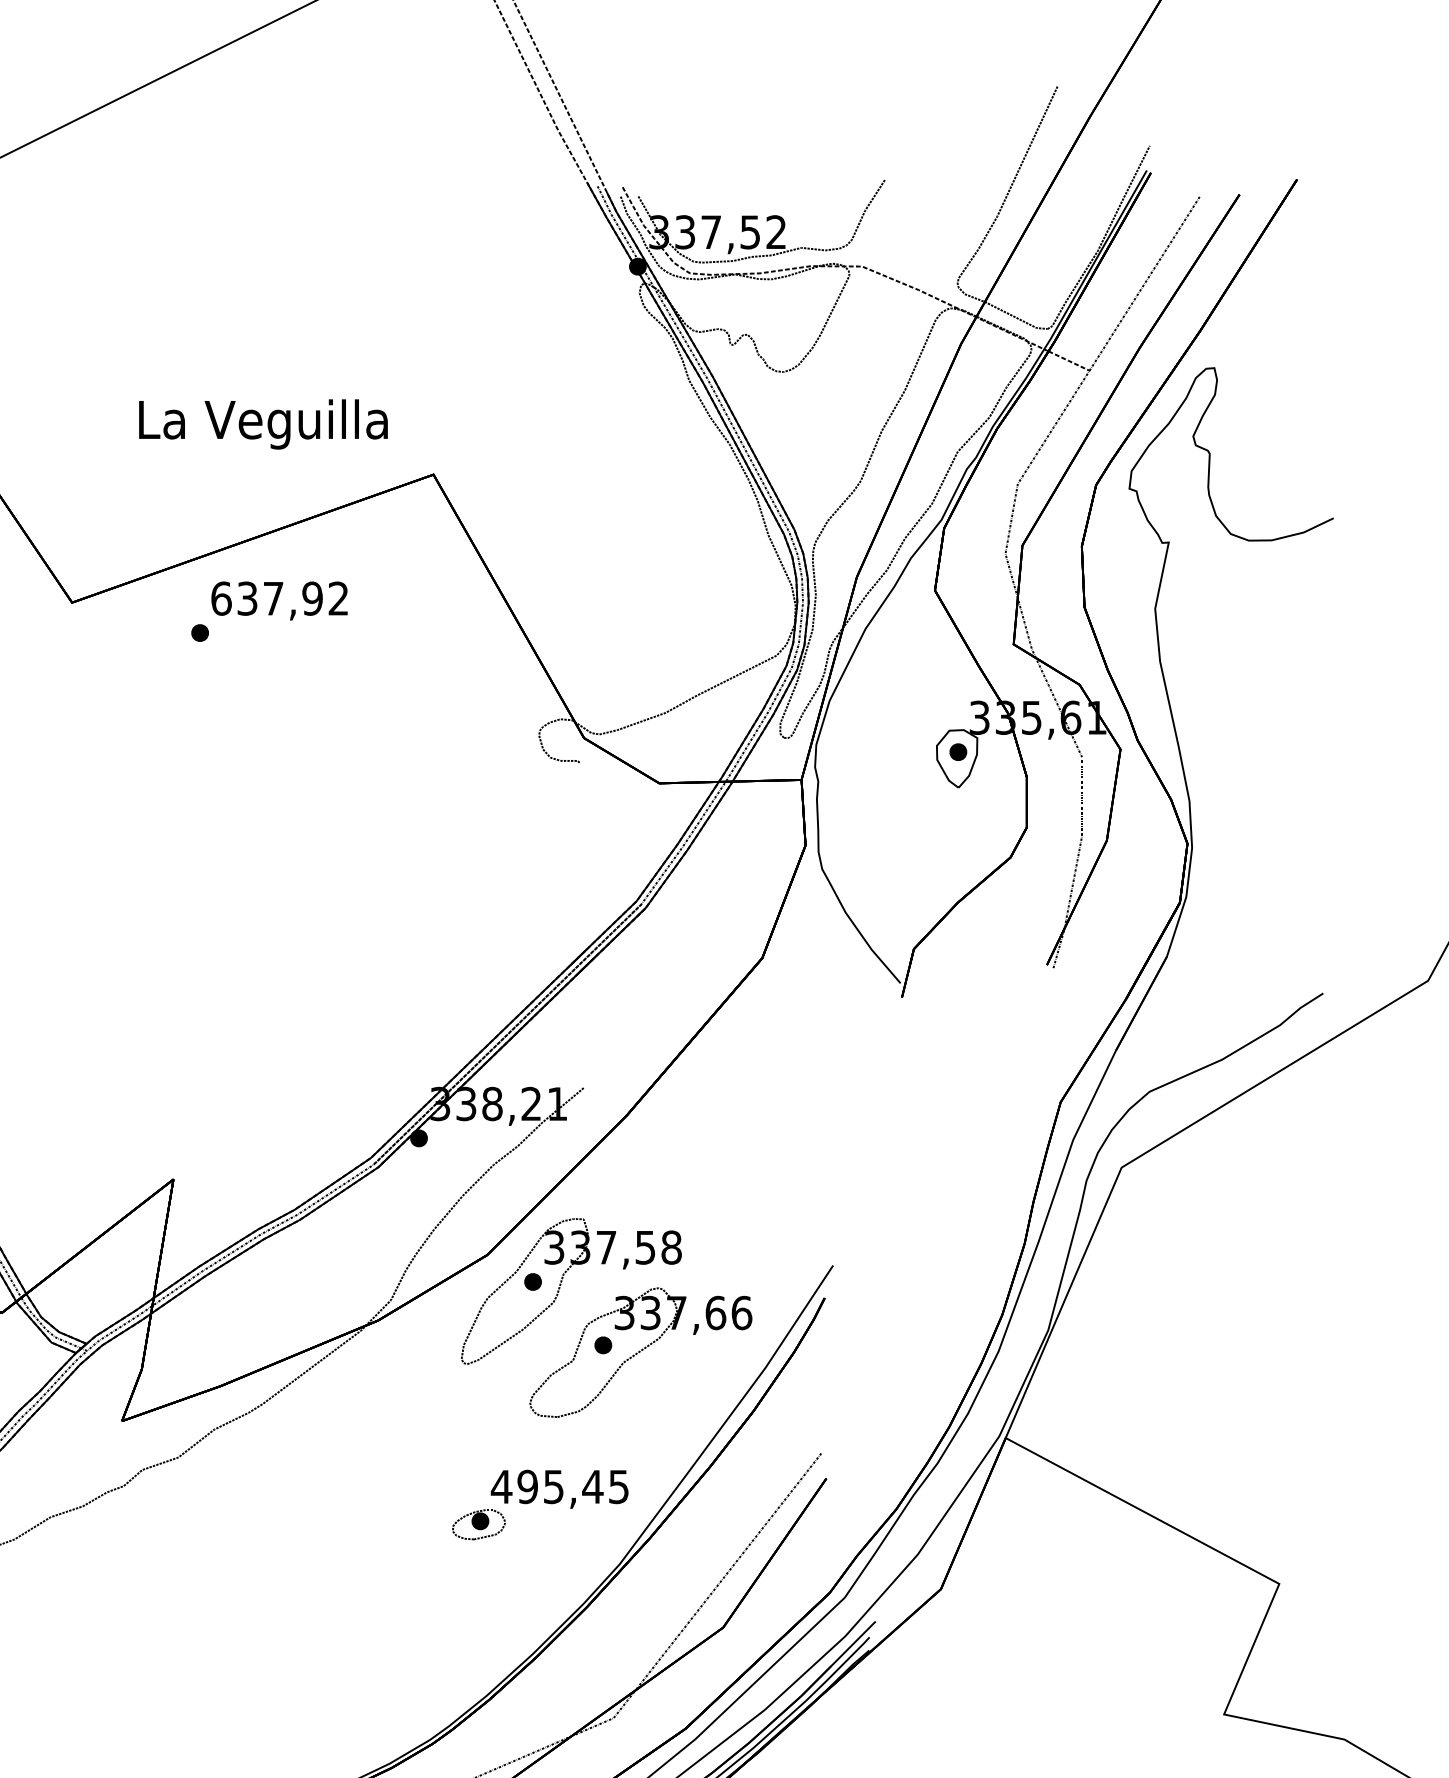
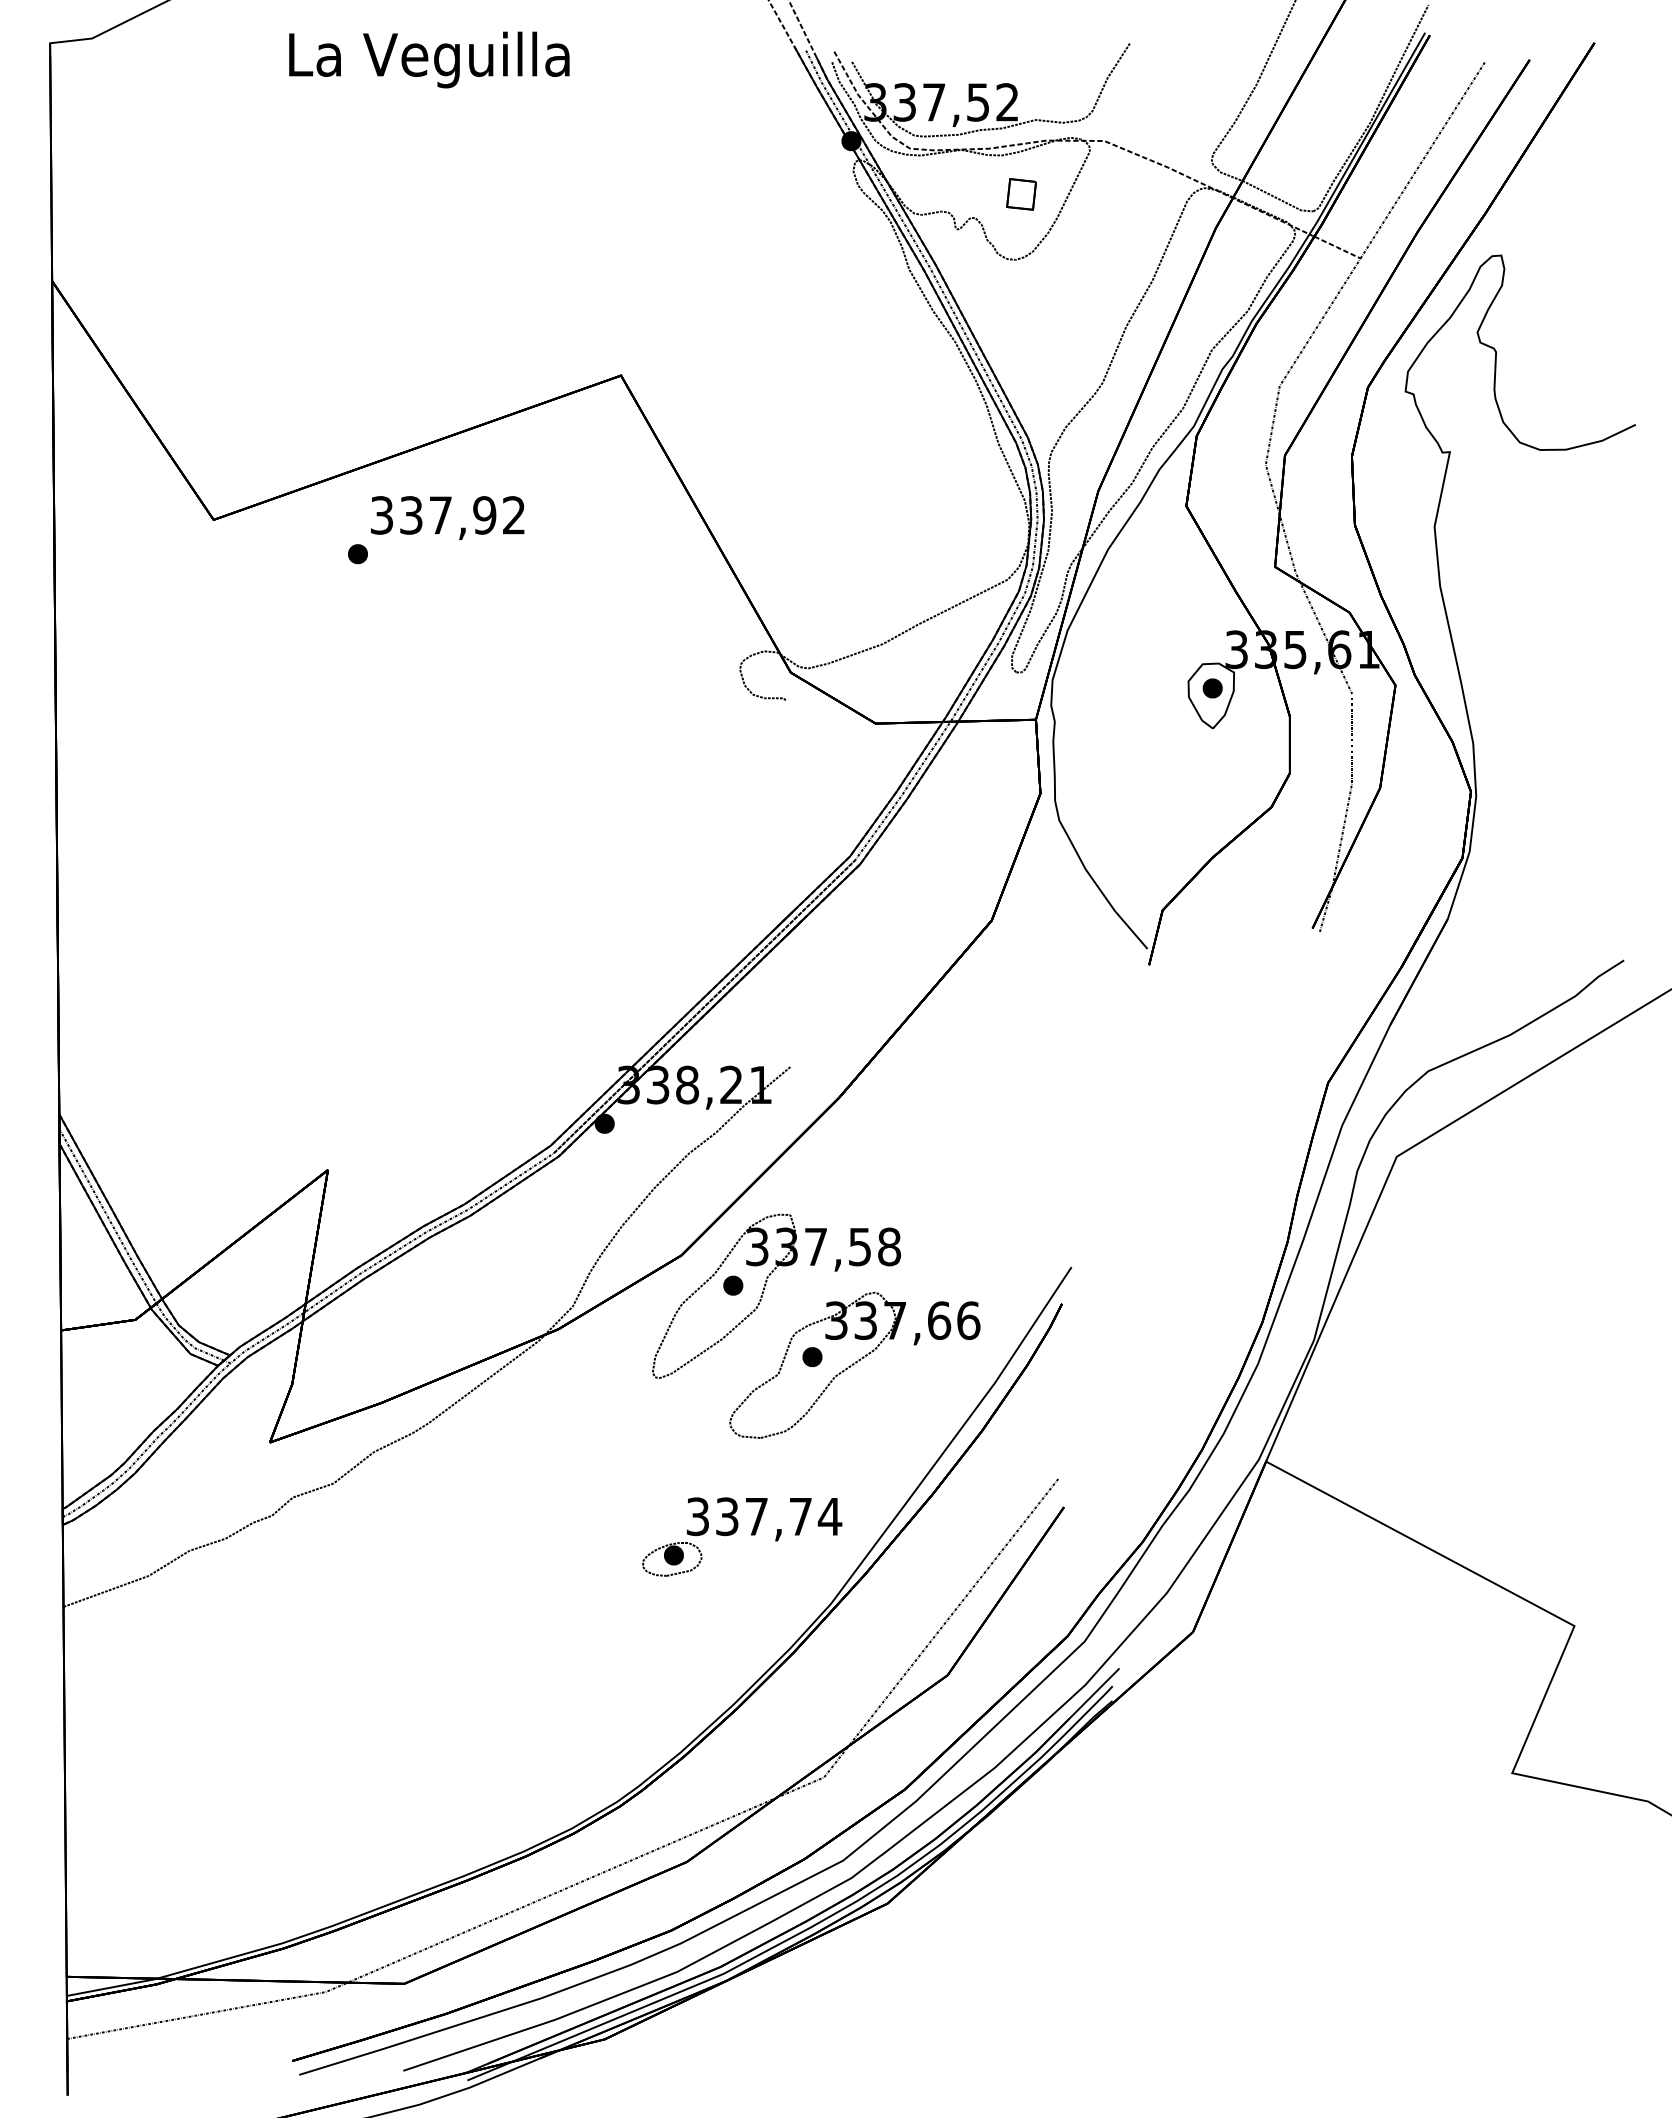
part: (788, 313) -> (1021, 194), added
text: (263, 423) -> (429, 59), moved
text: (220, 598) -> (381, 515), 637,92 -> 337,92
text: (559, 1486) -> (763, 1516), 495,45 -> 337,74

